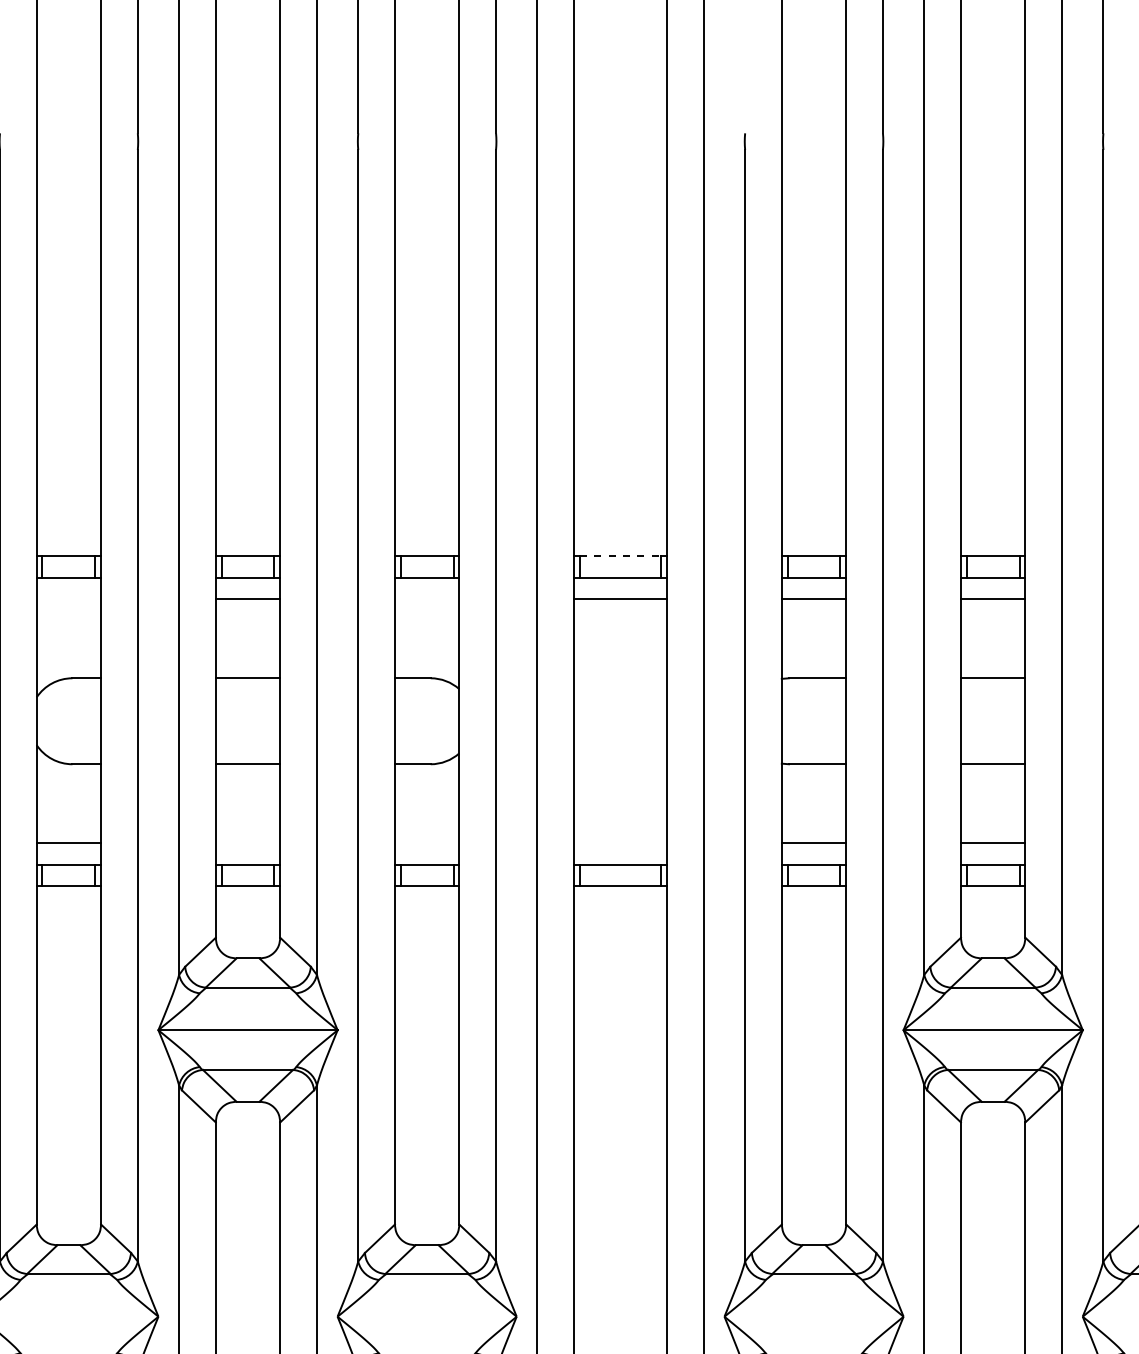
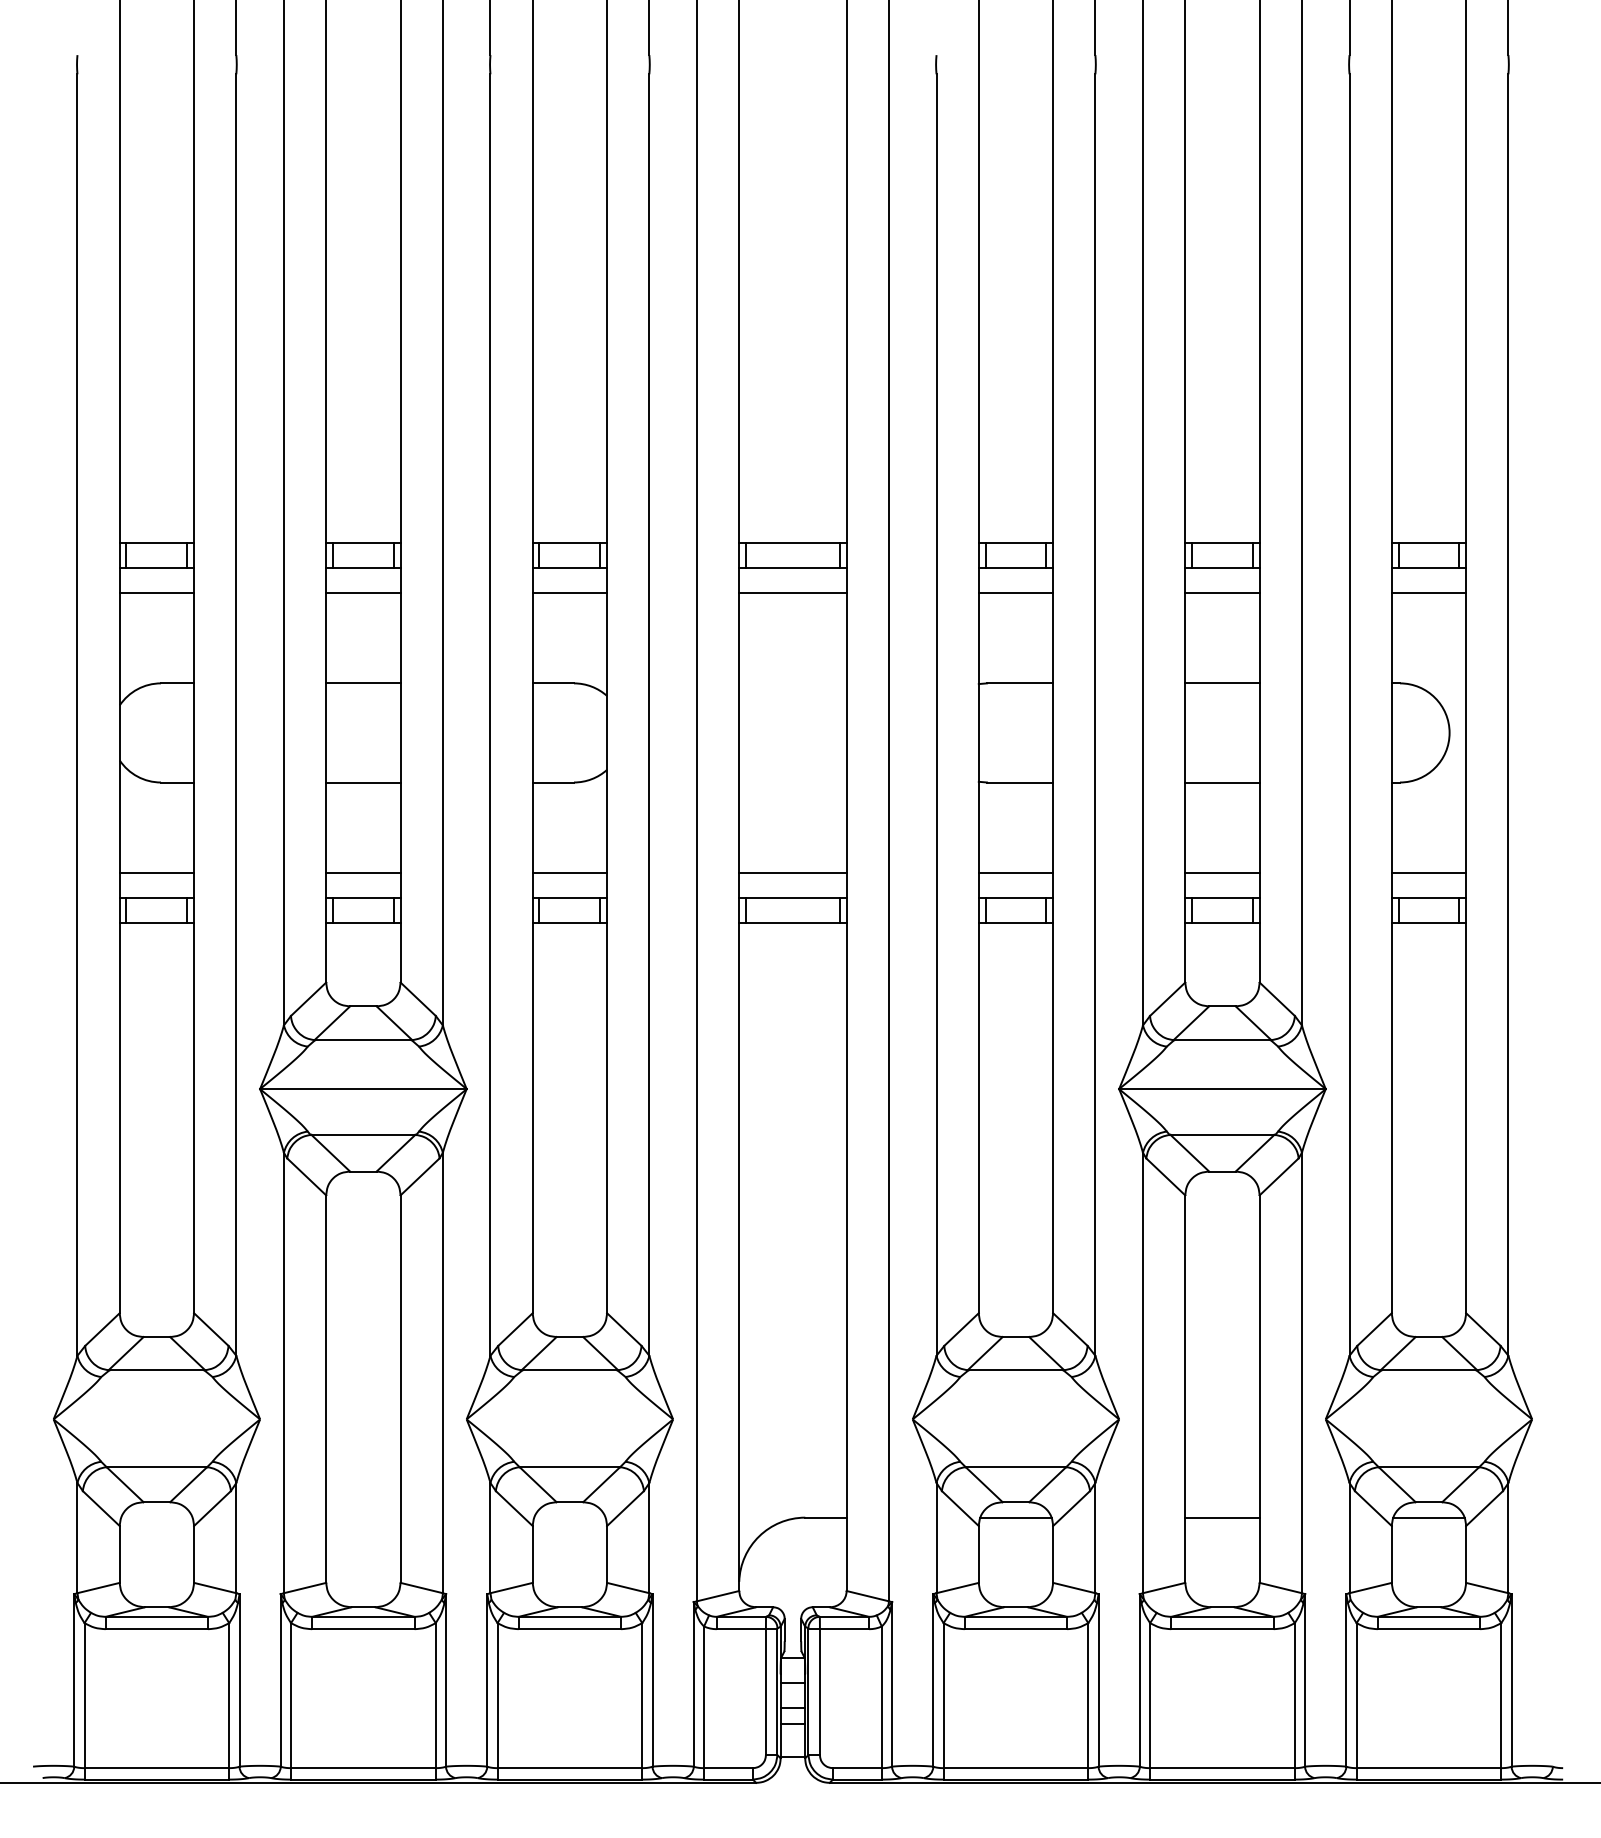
line: (620, 556) -> (792, 542), dashed -> solid
line: (68, 599) -> (156, 592), added
line: (426, 599) -> (569, 592), added
line: (248, 843) -> (363, 873), added
line: (426, 843) -> (569, 873), added
line: (620, 843) -> (792, 873), added

